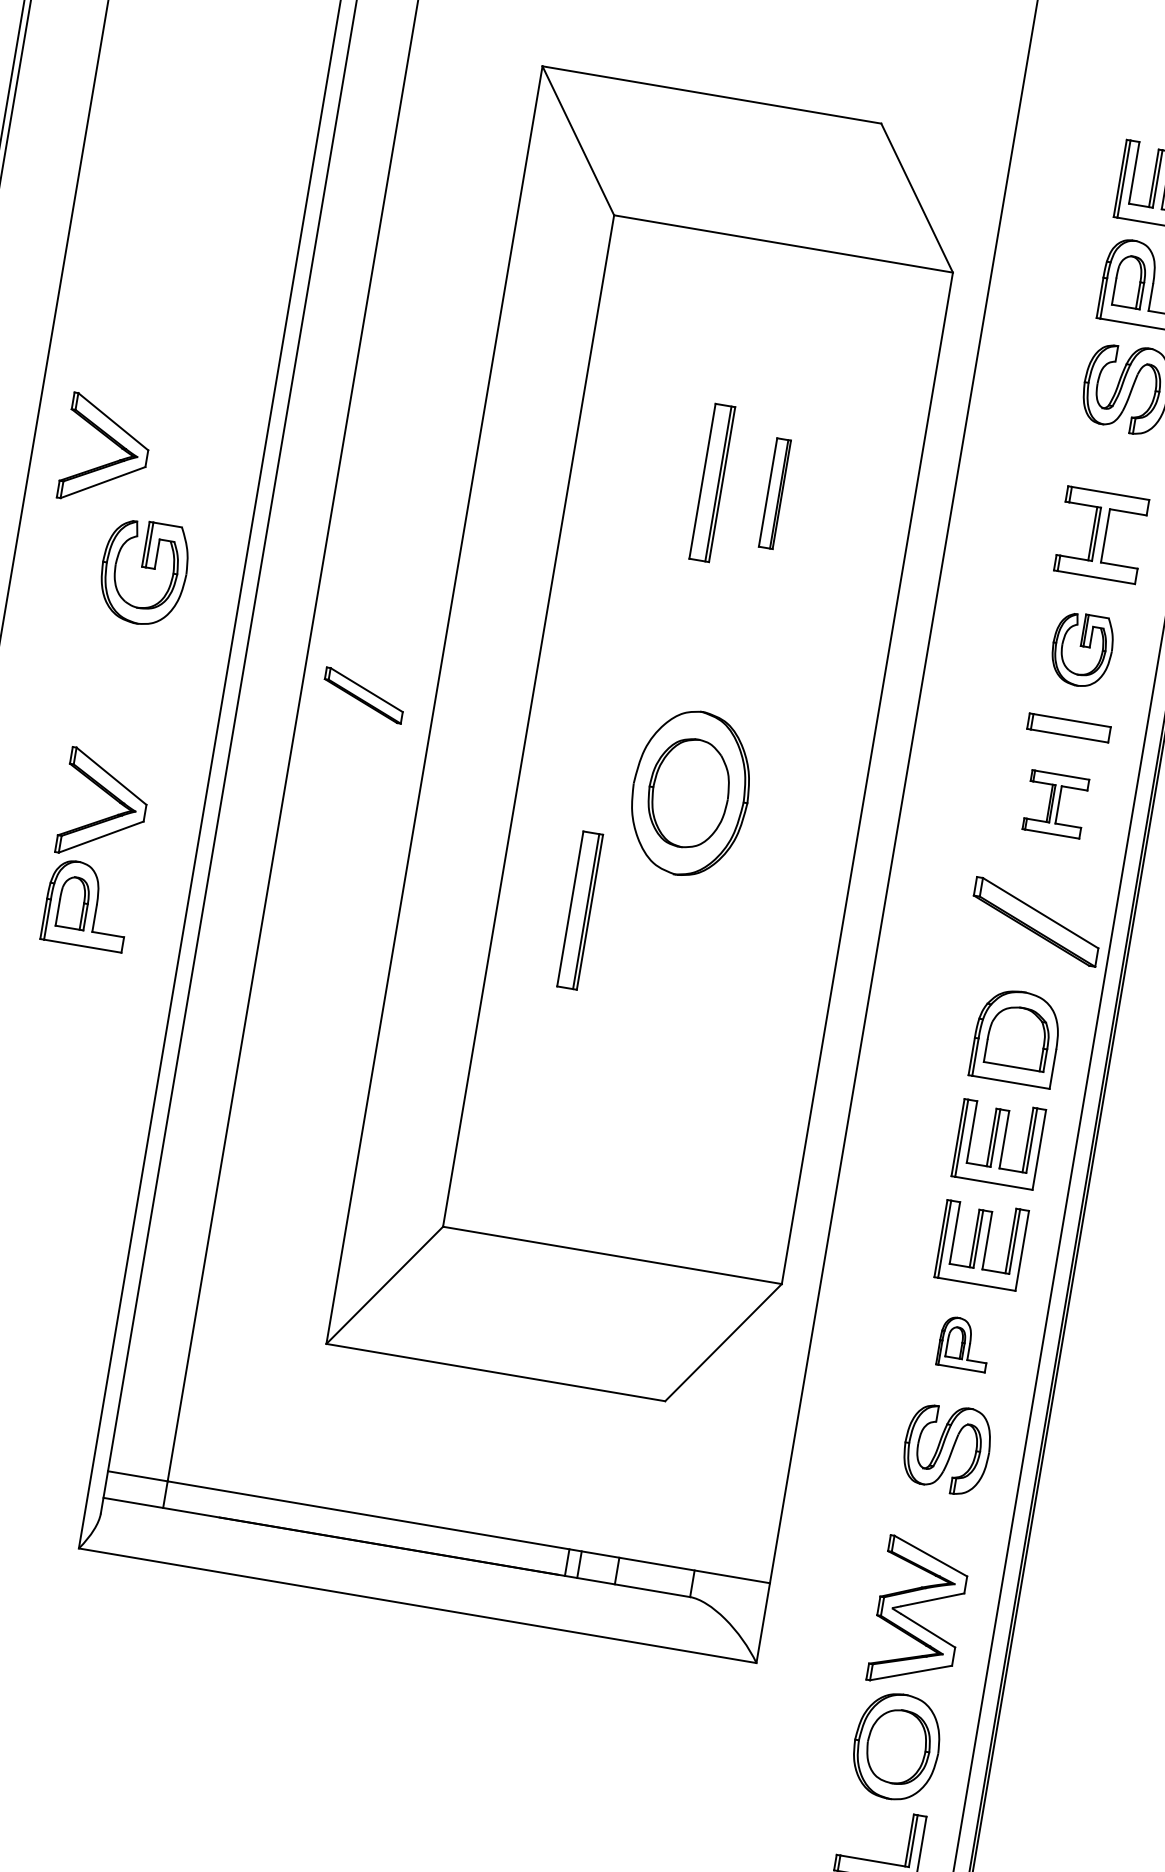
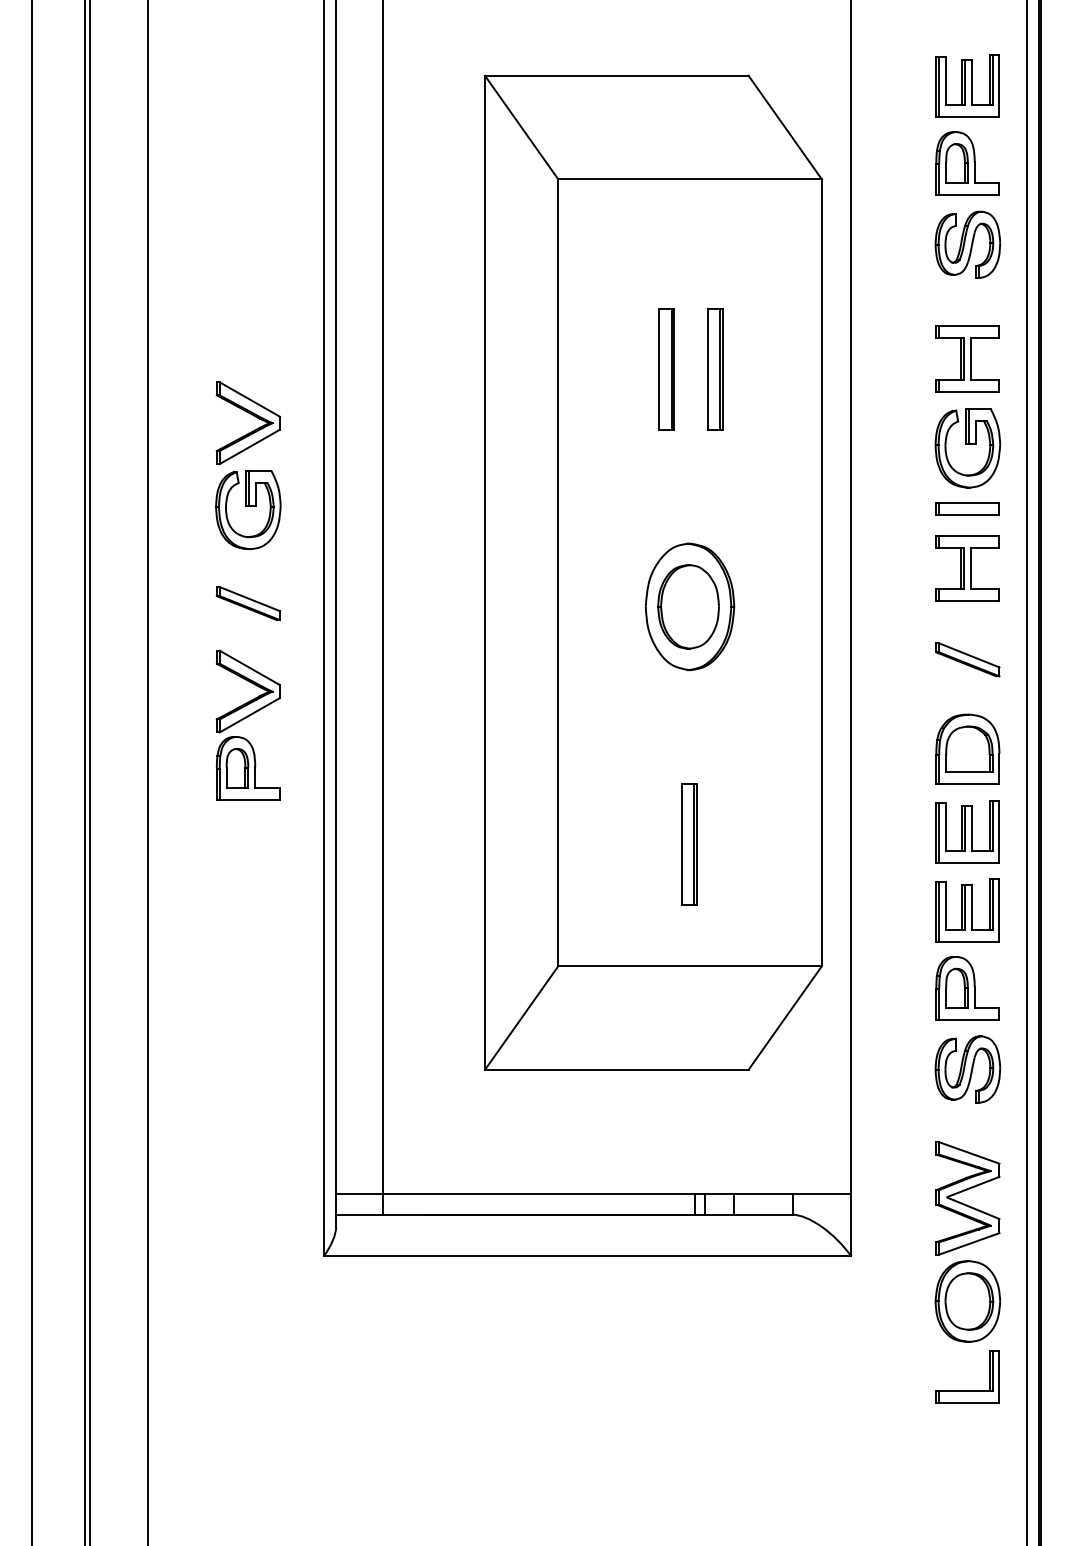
part: (107, 462) -> (250, 431), moved
part: (774, 493) -> (715, 369), size x1.43
part: (1081, 650) -> (967, 448), size x1.43
part: (362, 695) -> (247, 603), moved
part: (1055, 804) -> (967, 568), size x1.43
part: (580, 910) -> (689, 844), moved
part: (1035, 921) -> (967, 659), size x0.62
part: (964, 1343) -> (967, 987), size x1.67

